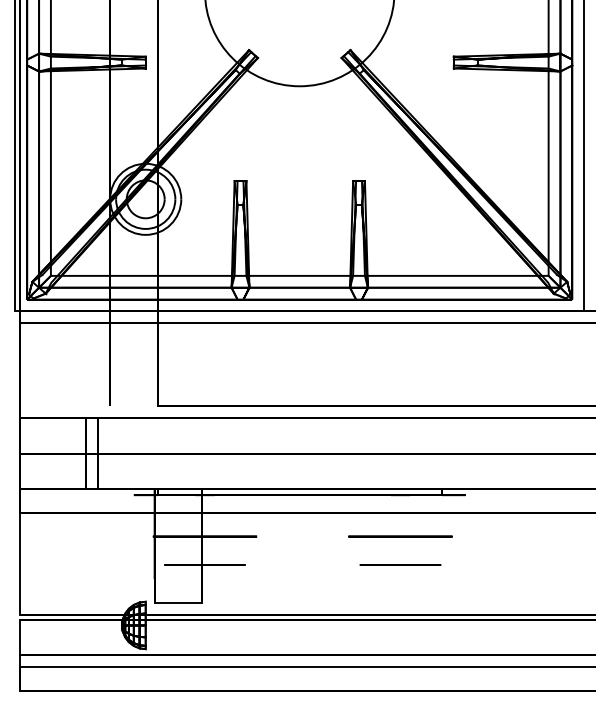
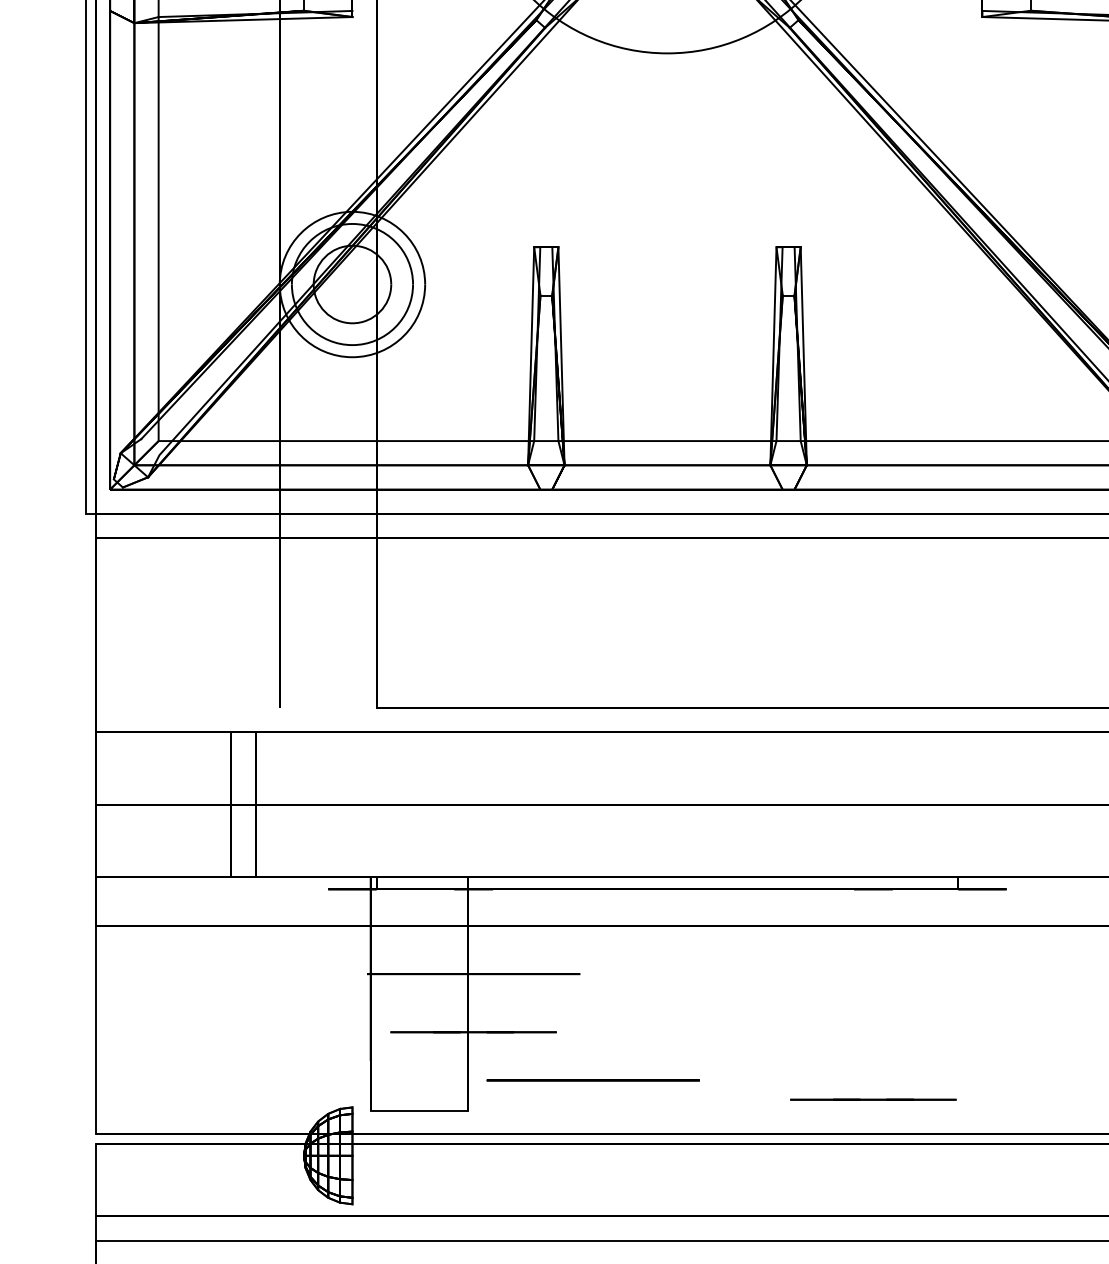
circle: (400, 536) -> (593, 1080), moved
line: (400, 564) -> (873, 1098), moved

